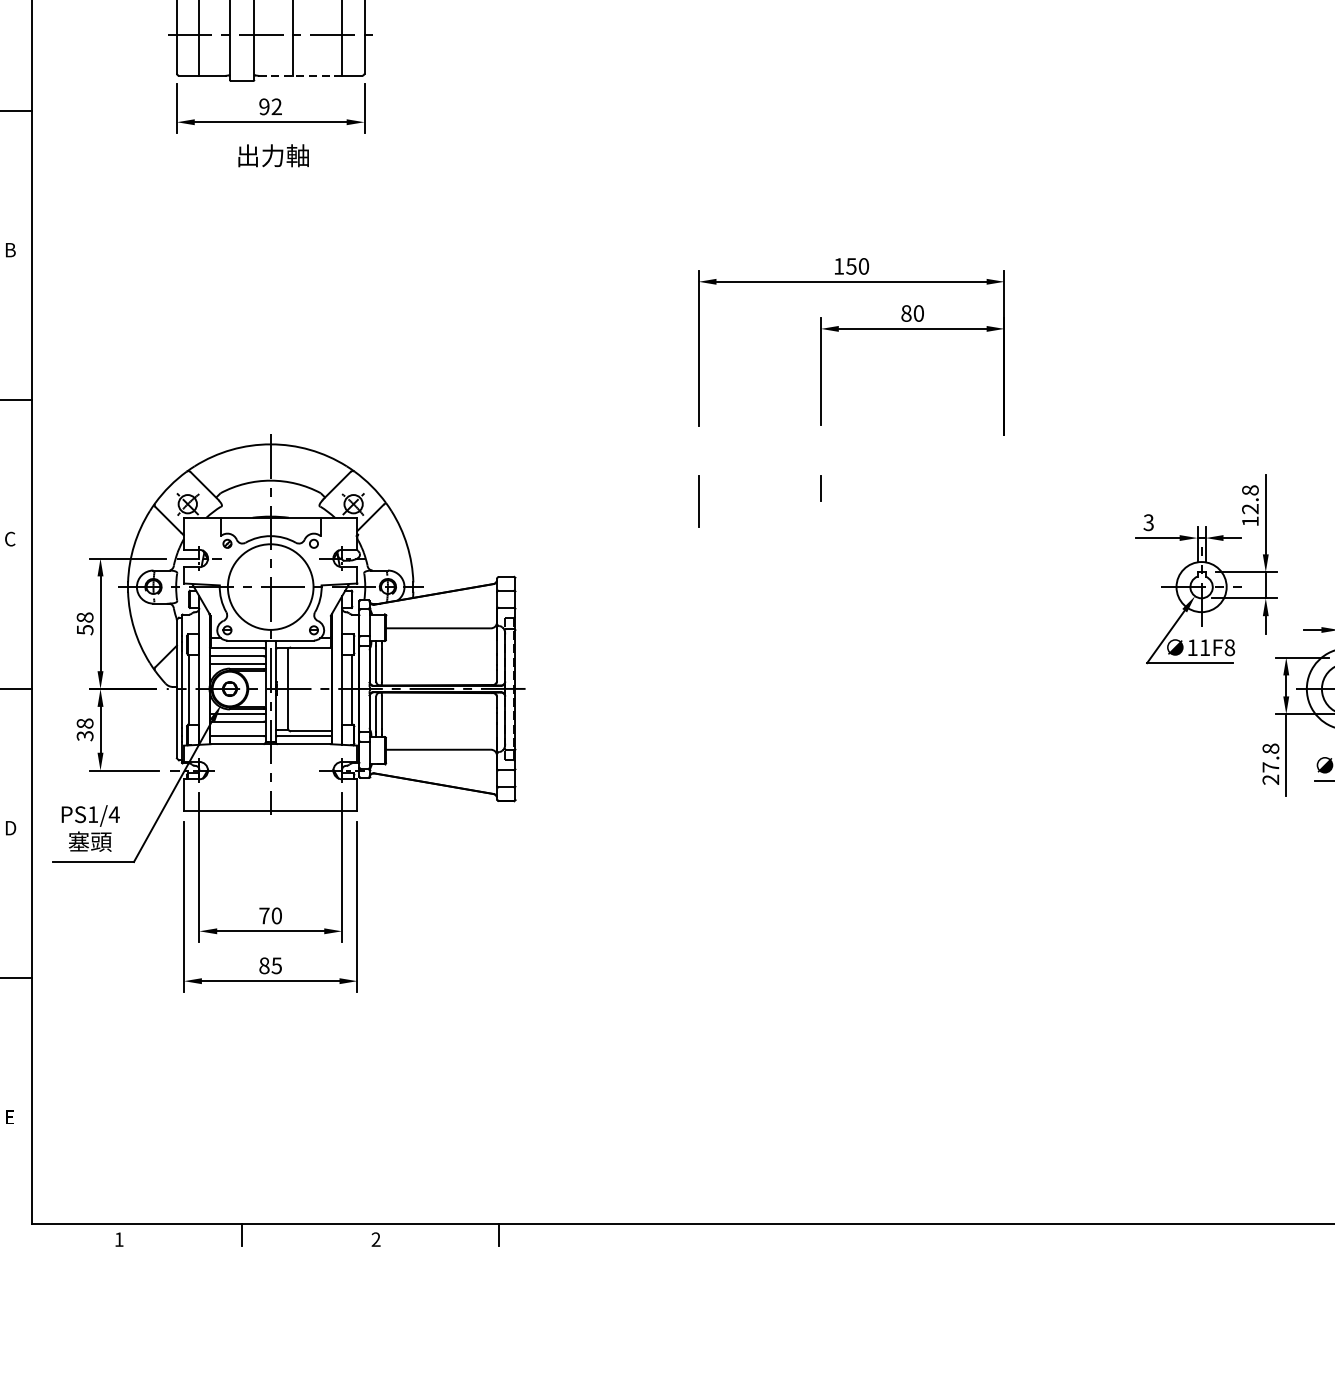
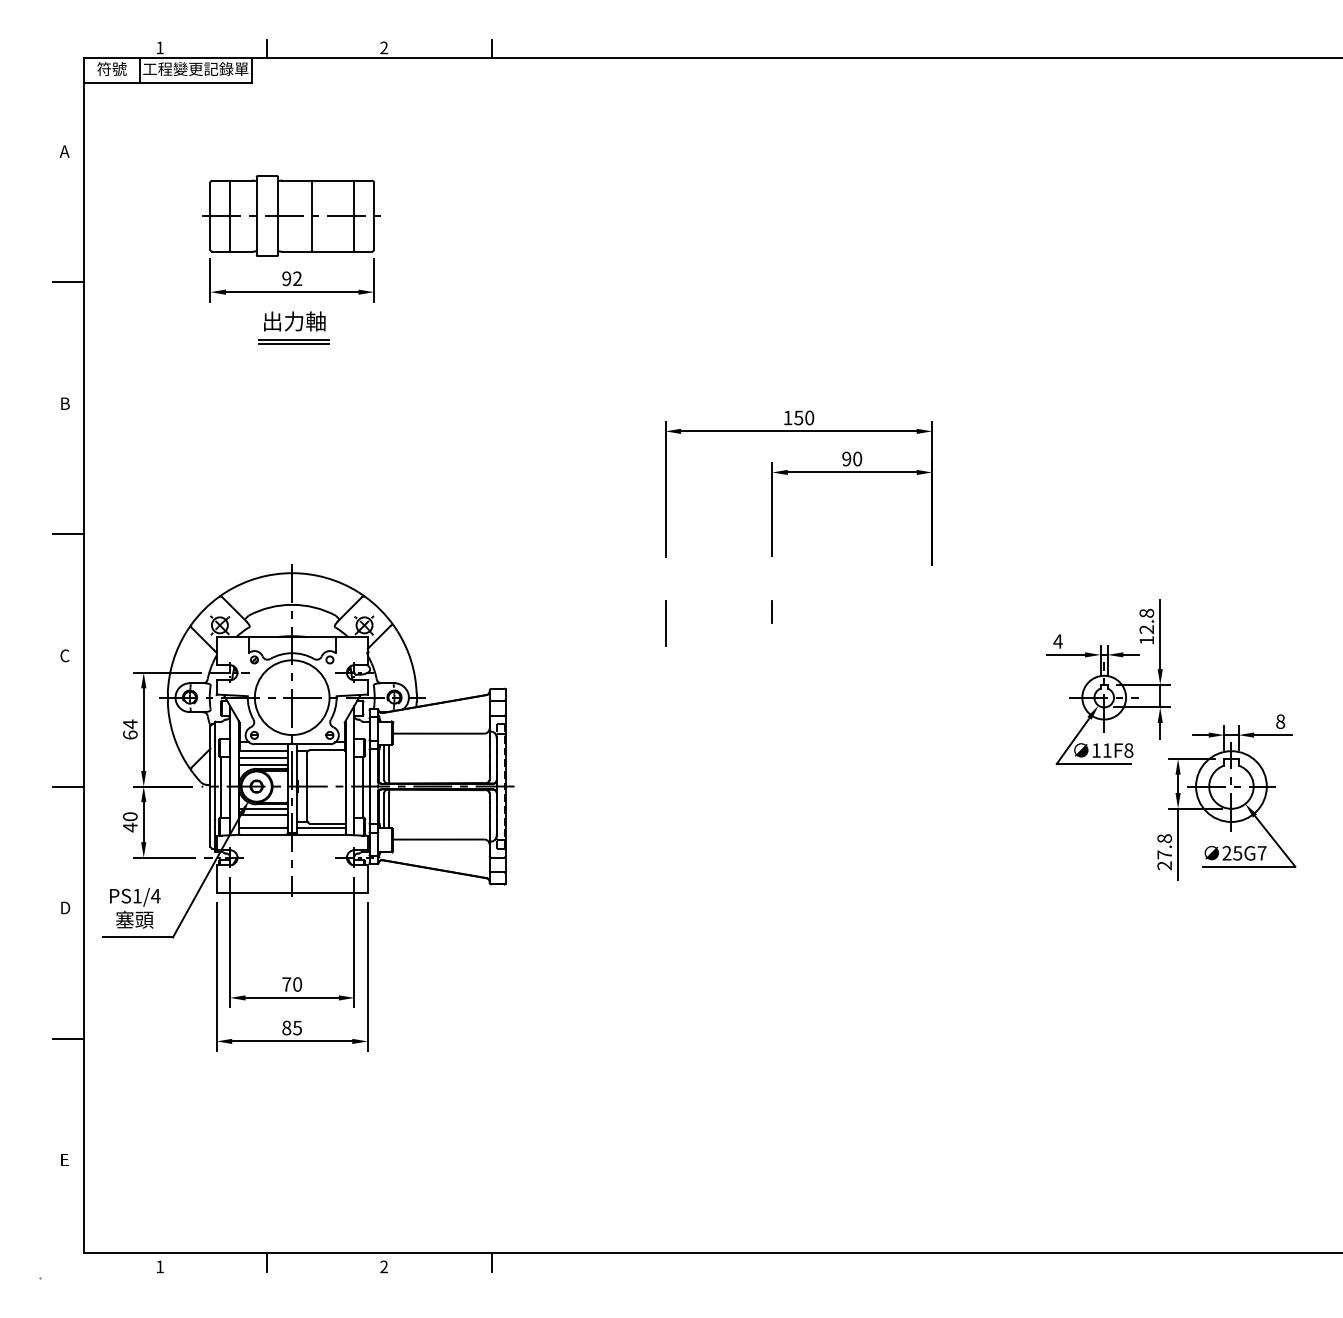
line: (300, 75) -> (318, 251), dashed -> solid
part: (272, 178) -> (293, 341), added
text: (906, 312) -> (846, 458), 80 -> 90
text: (1148, 522) -> (1057, 641), 3 -> 4
text: (85, 623) -> (130, 729), 58 -> 64
text: (85, 730) -> (130, 822), 38 -> 40

